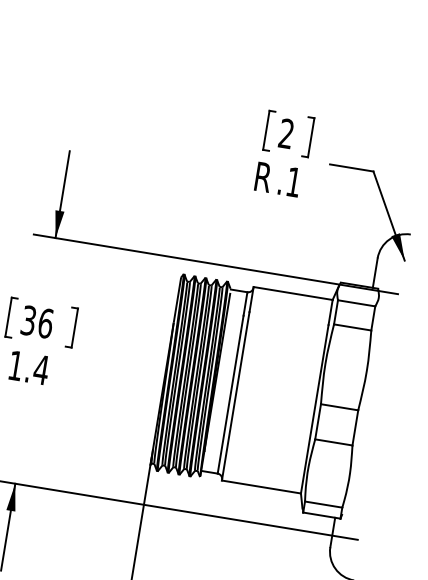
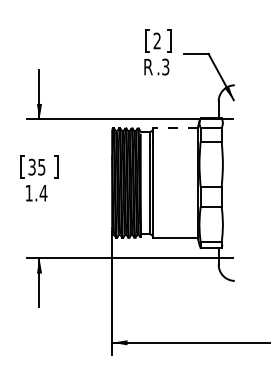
text: (293, 181) -> (165, 66), .1 -> .3
line: (291, 293) -> (174, 128), solid -> dashed
text: (45, 322) -> (41, 166), 36 -> 35

